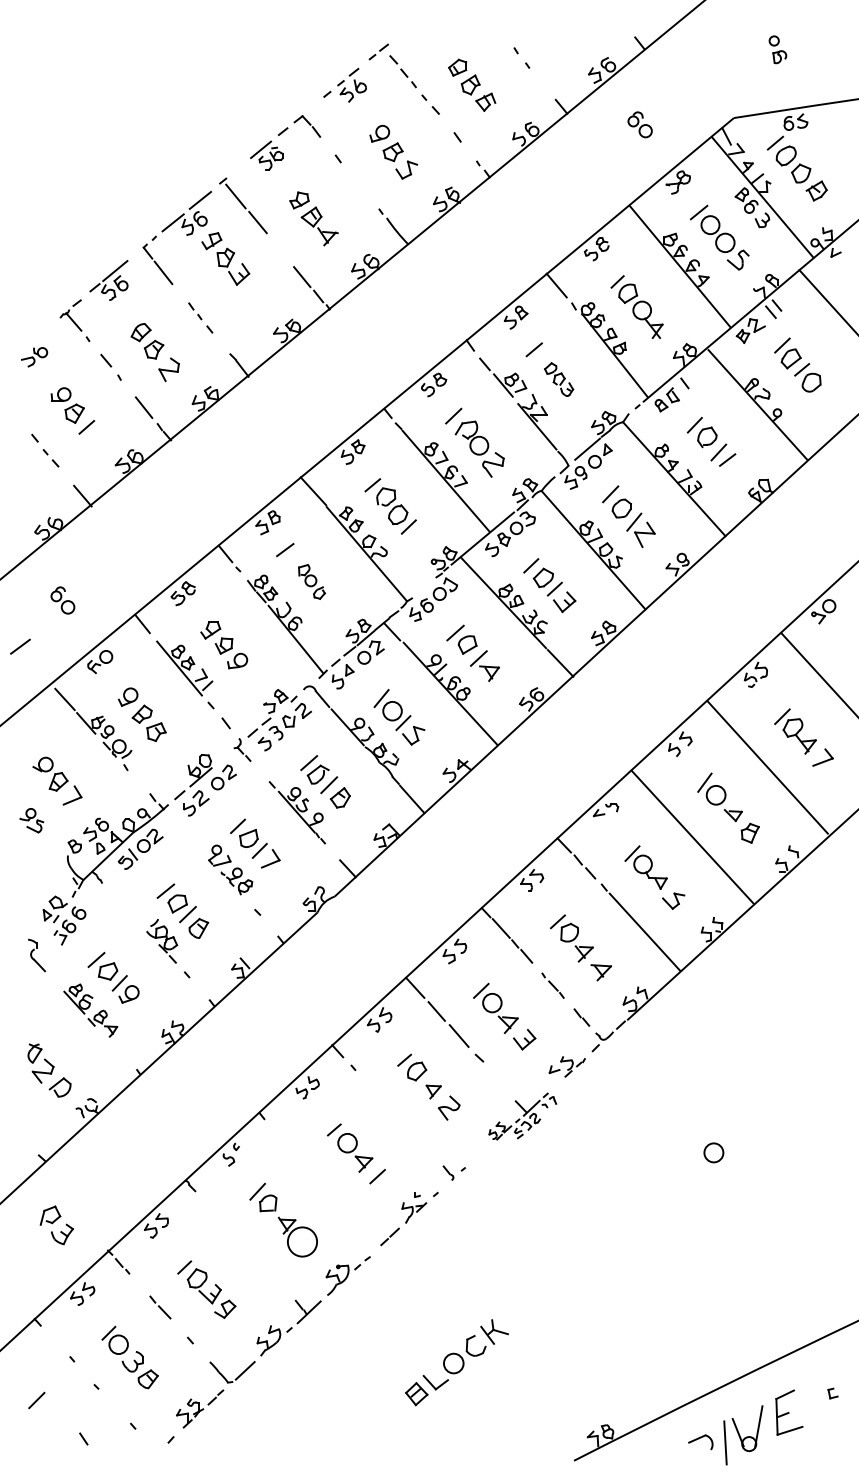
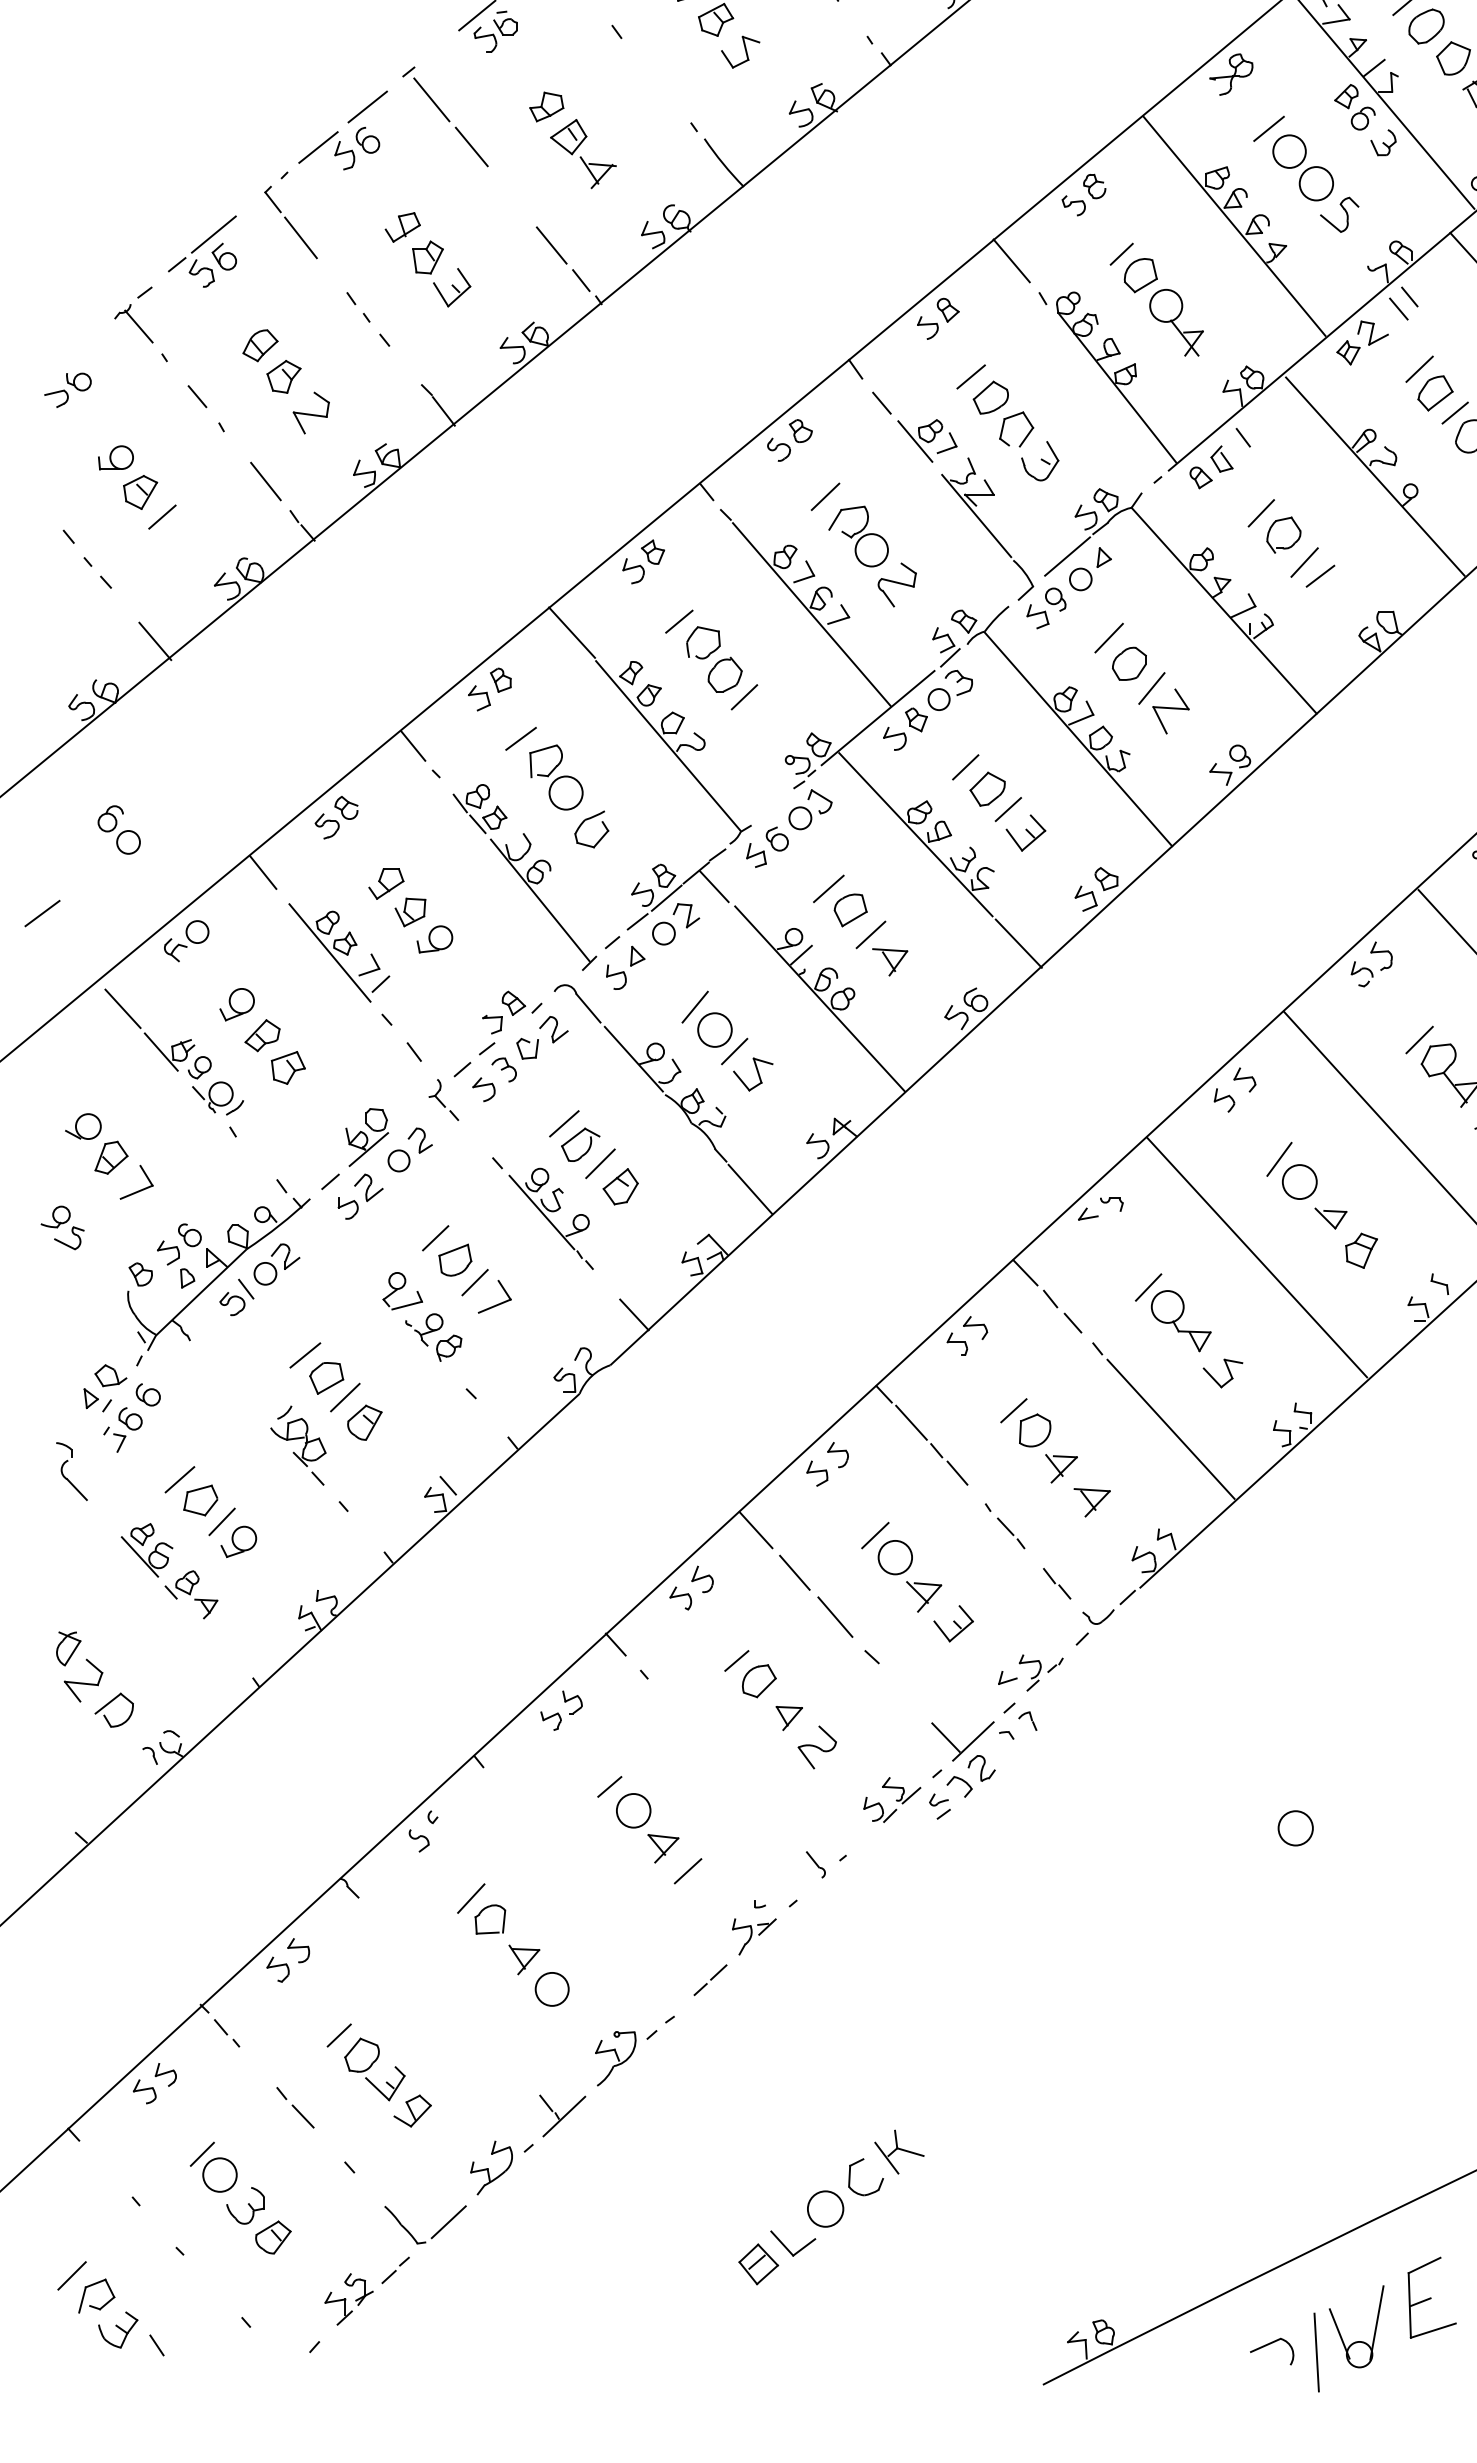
part: (225, 258) -> (427, 258), moved
part: (558, 379) -> (1014, 430), size x1.67
part: (311, 581) -> (568, 795), size x1.67
part: (522, 1116) -> (949, 1762), size x1.43
part: (56, 1225) -> (107, 2313), moved
circle: (302, 1241) -> (552, 1988), size x0.62

